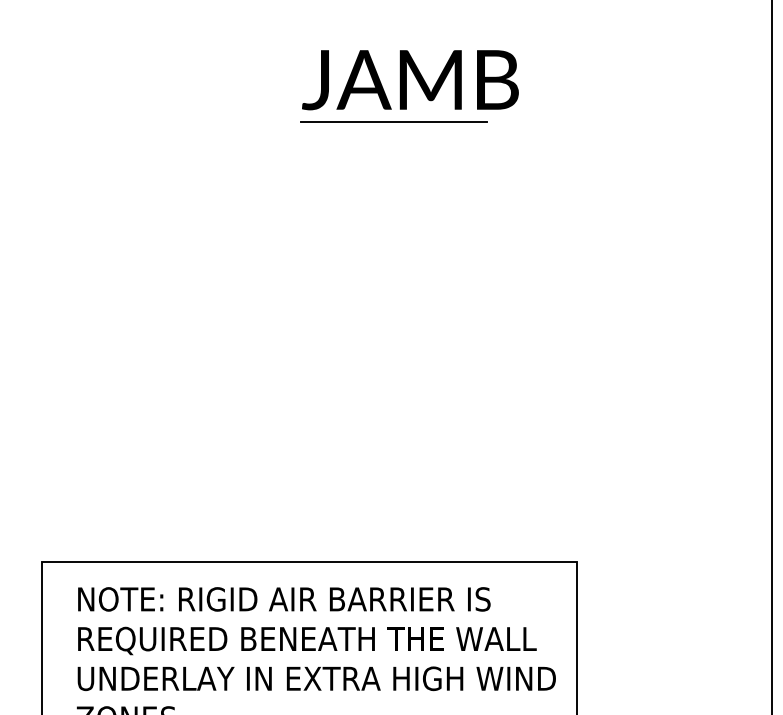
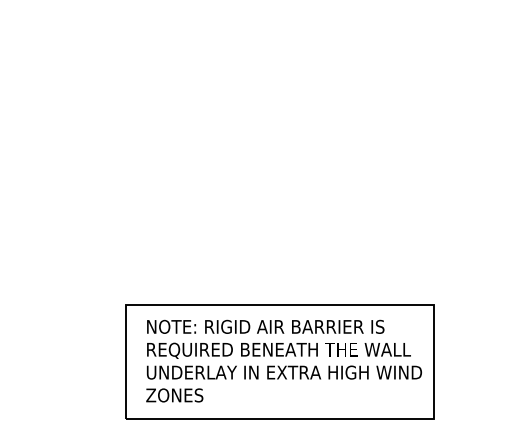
part: (408, 86) -> (337, 31), removed

